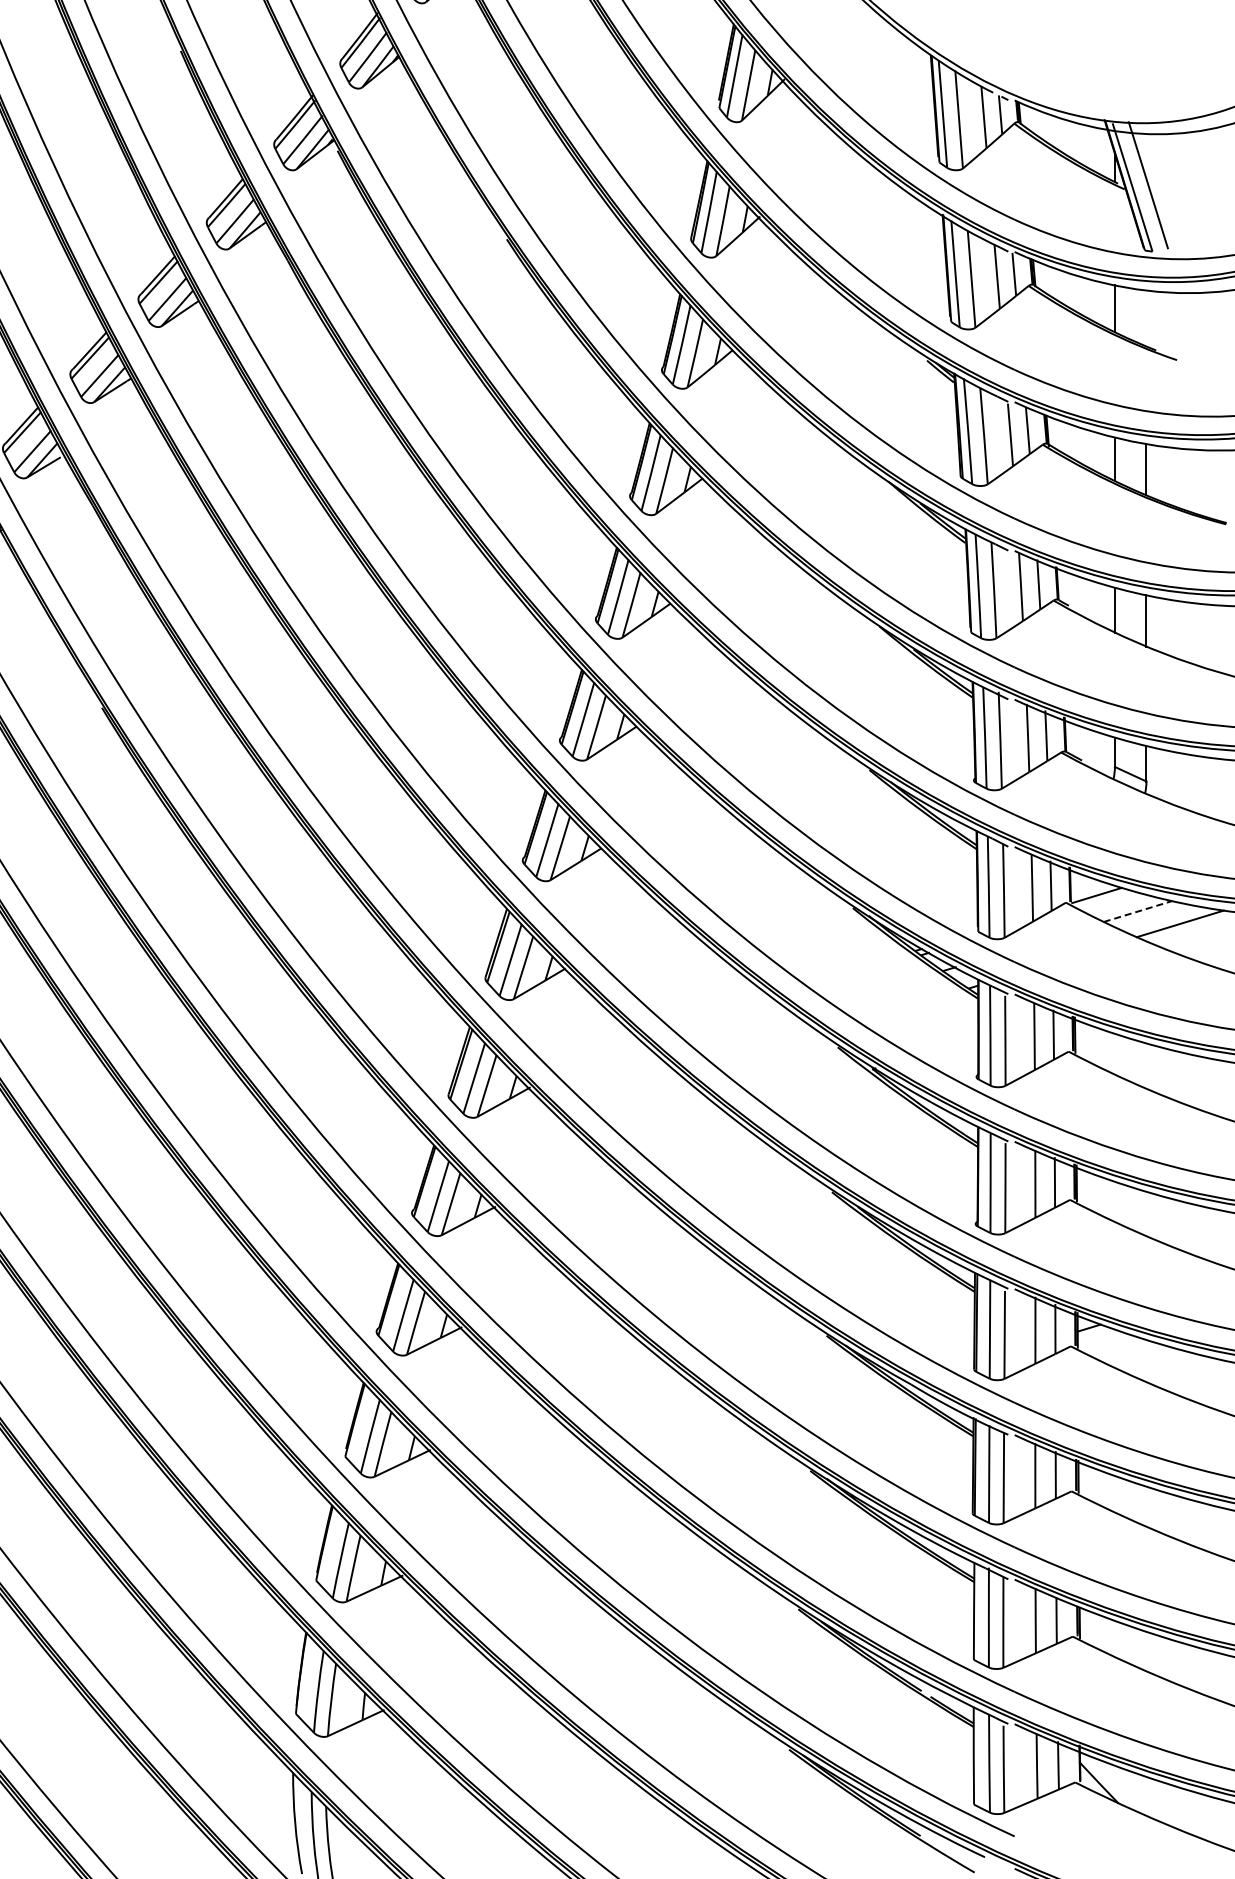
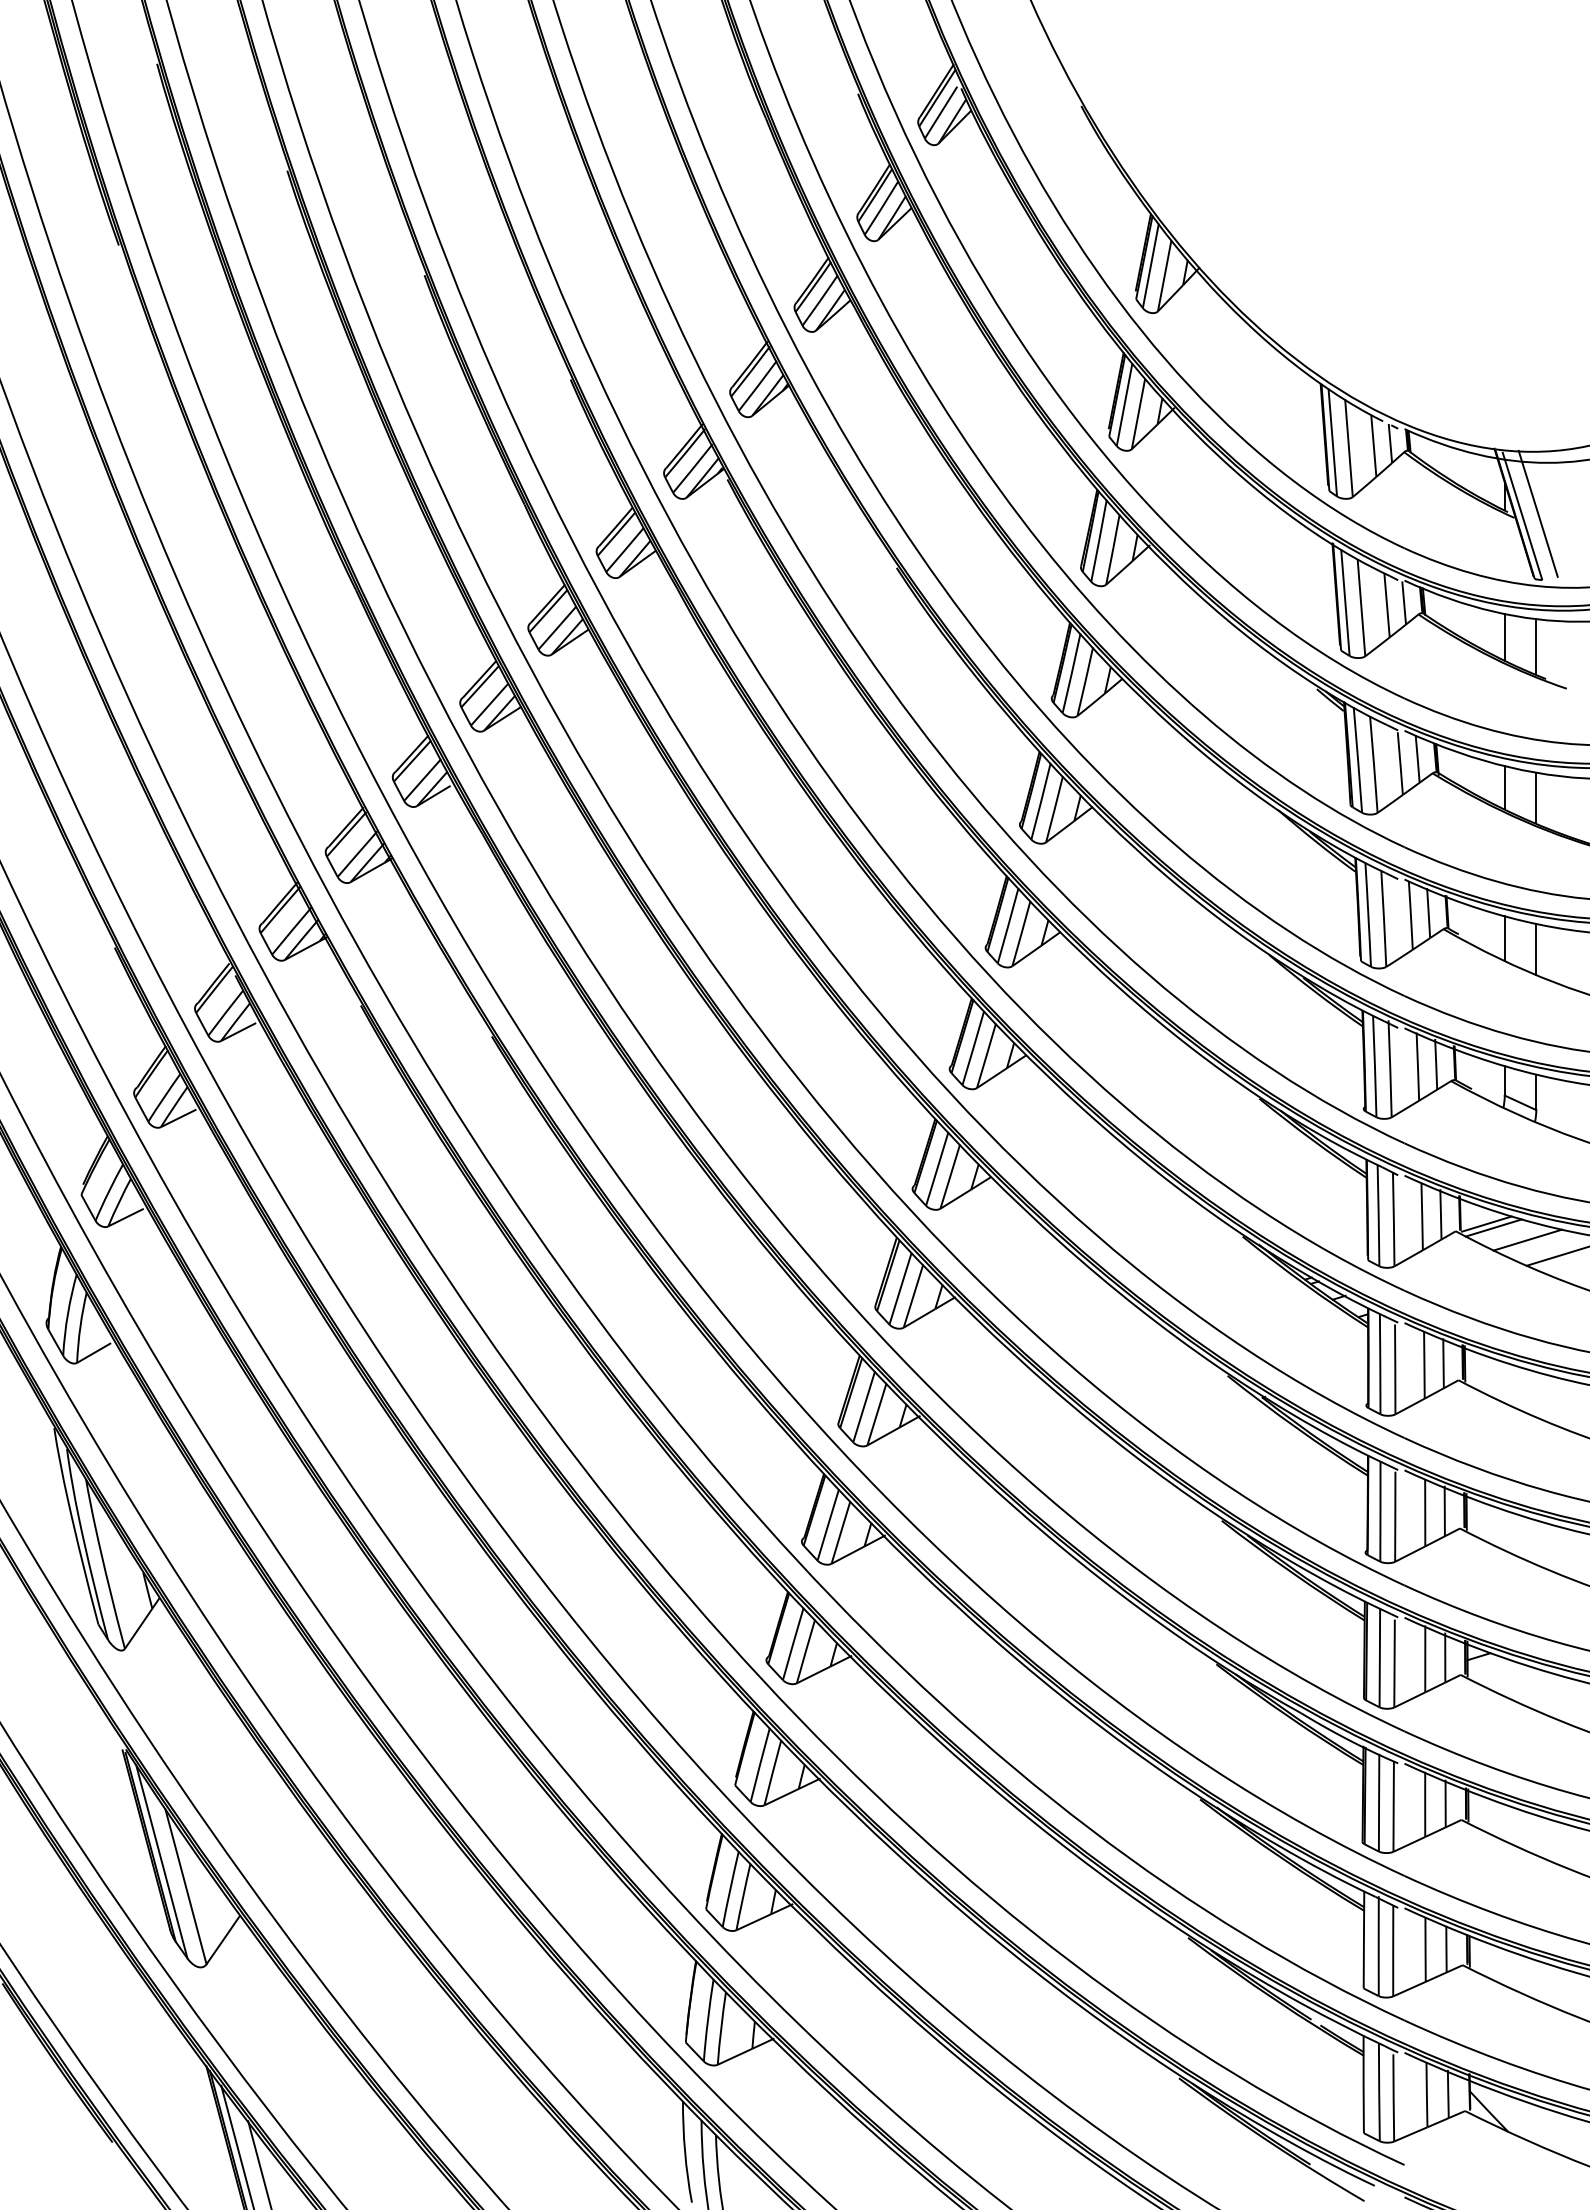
line: (1146, 317) -> (1536, 646), added
line: (1103, 898) -> (1493, 1227), added
line: (1137, 911) -> (1527, 1240), dashed -> solid

